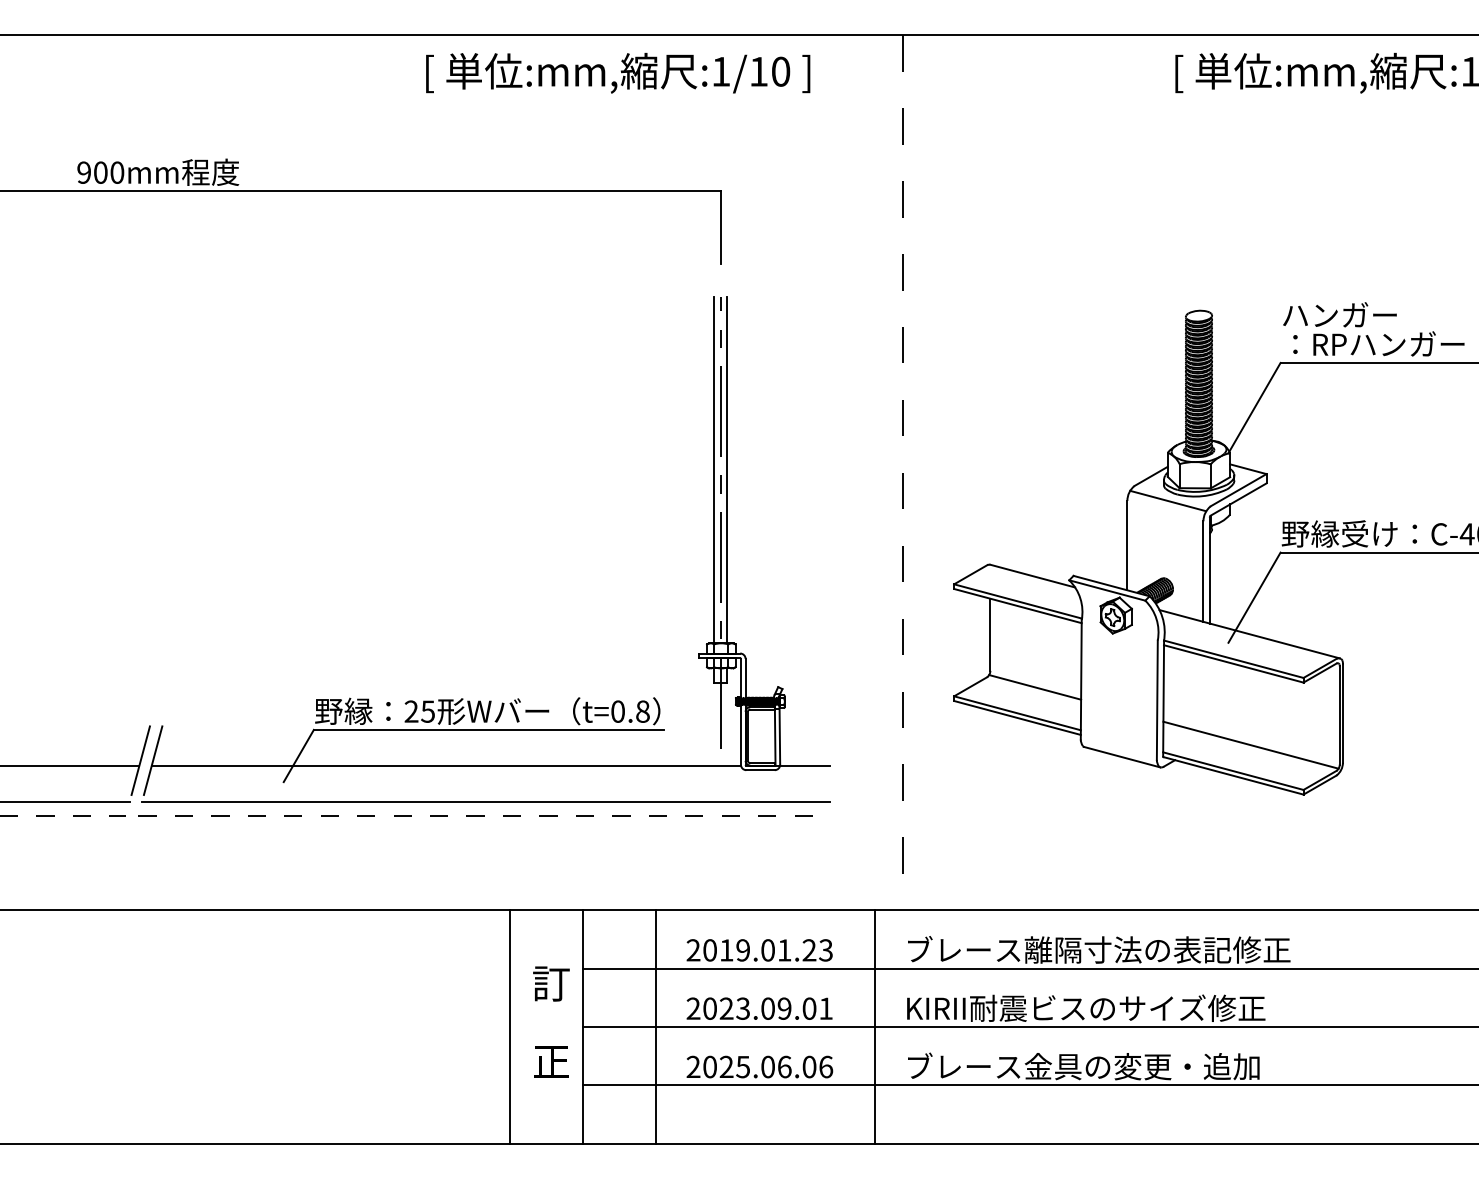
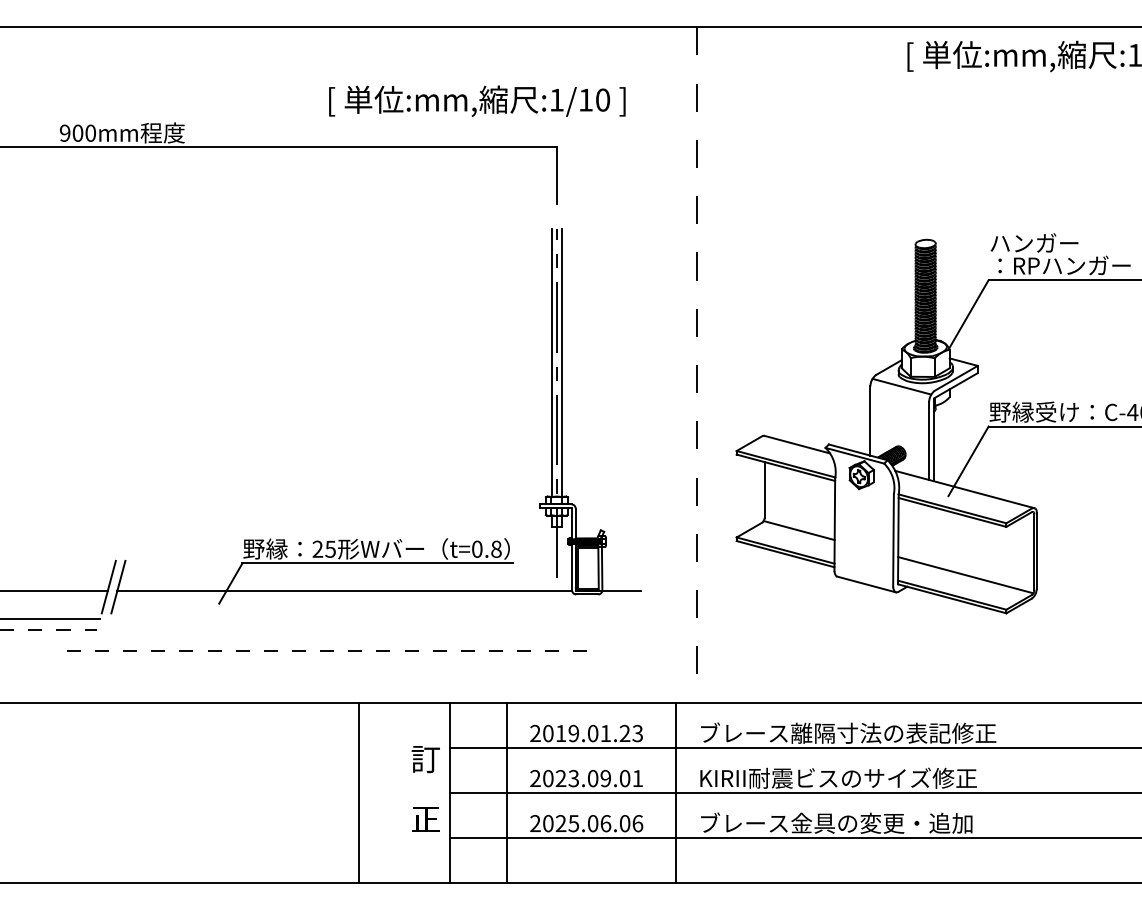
text: (618, 73) -> (477, 101), moved
line: (486, 801) -> (375, 618), removed
line: (475, 815) -> (327, 650), moved
line: (510, 1026) -> (358, 792), moved

